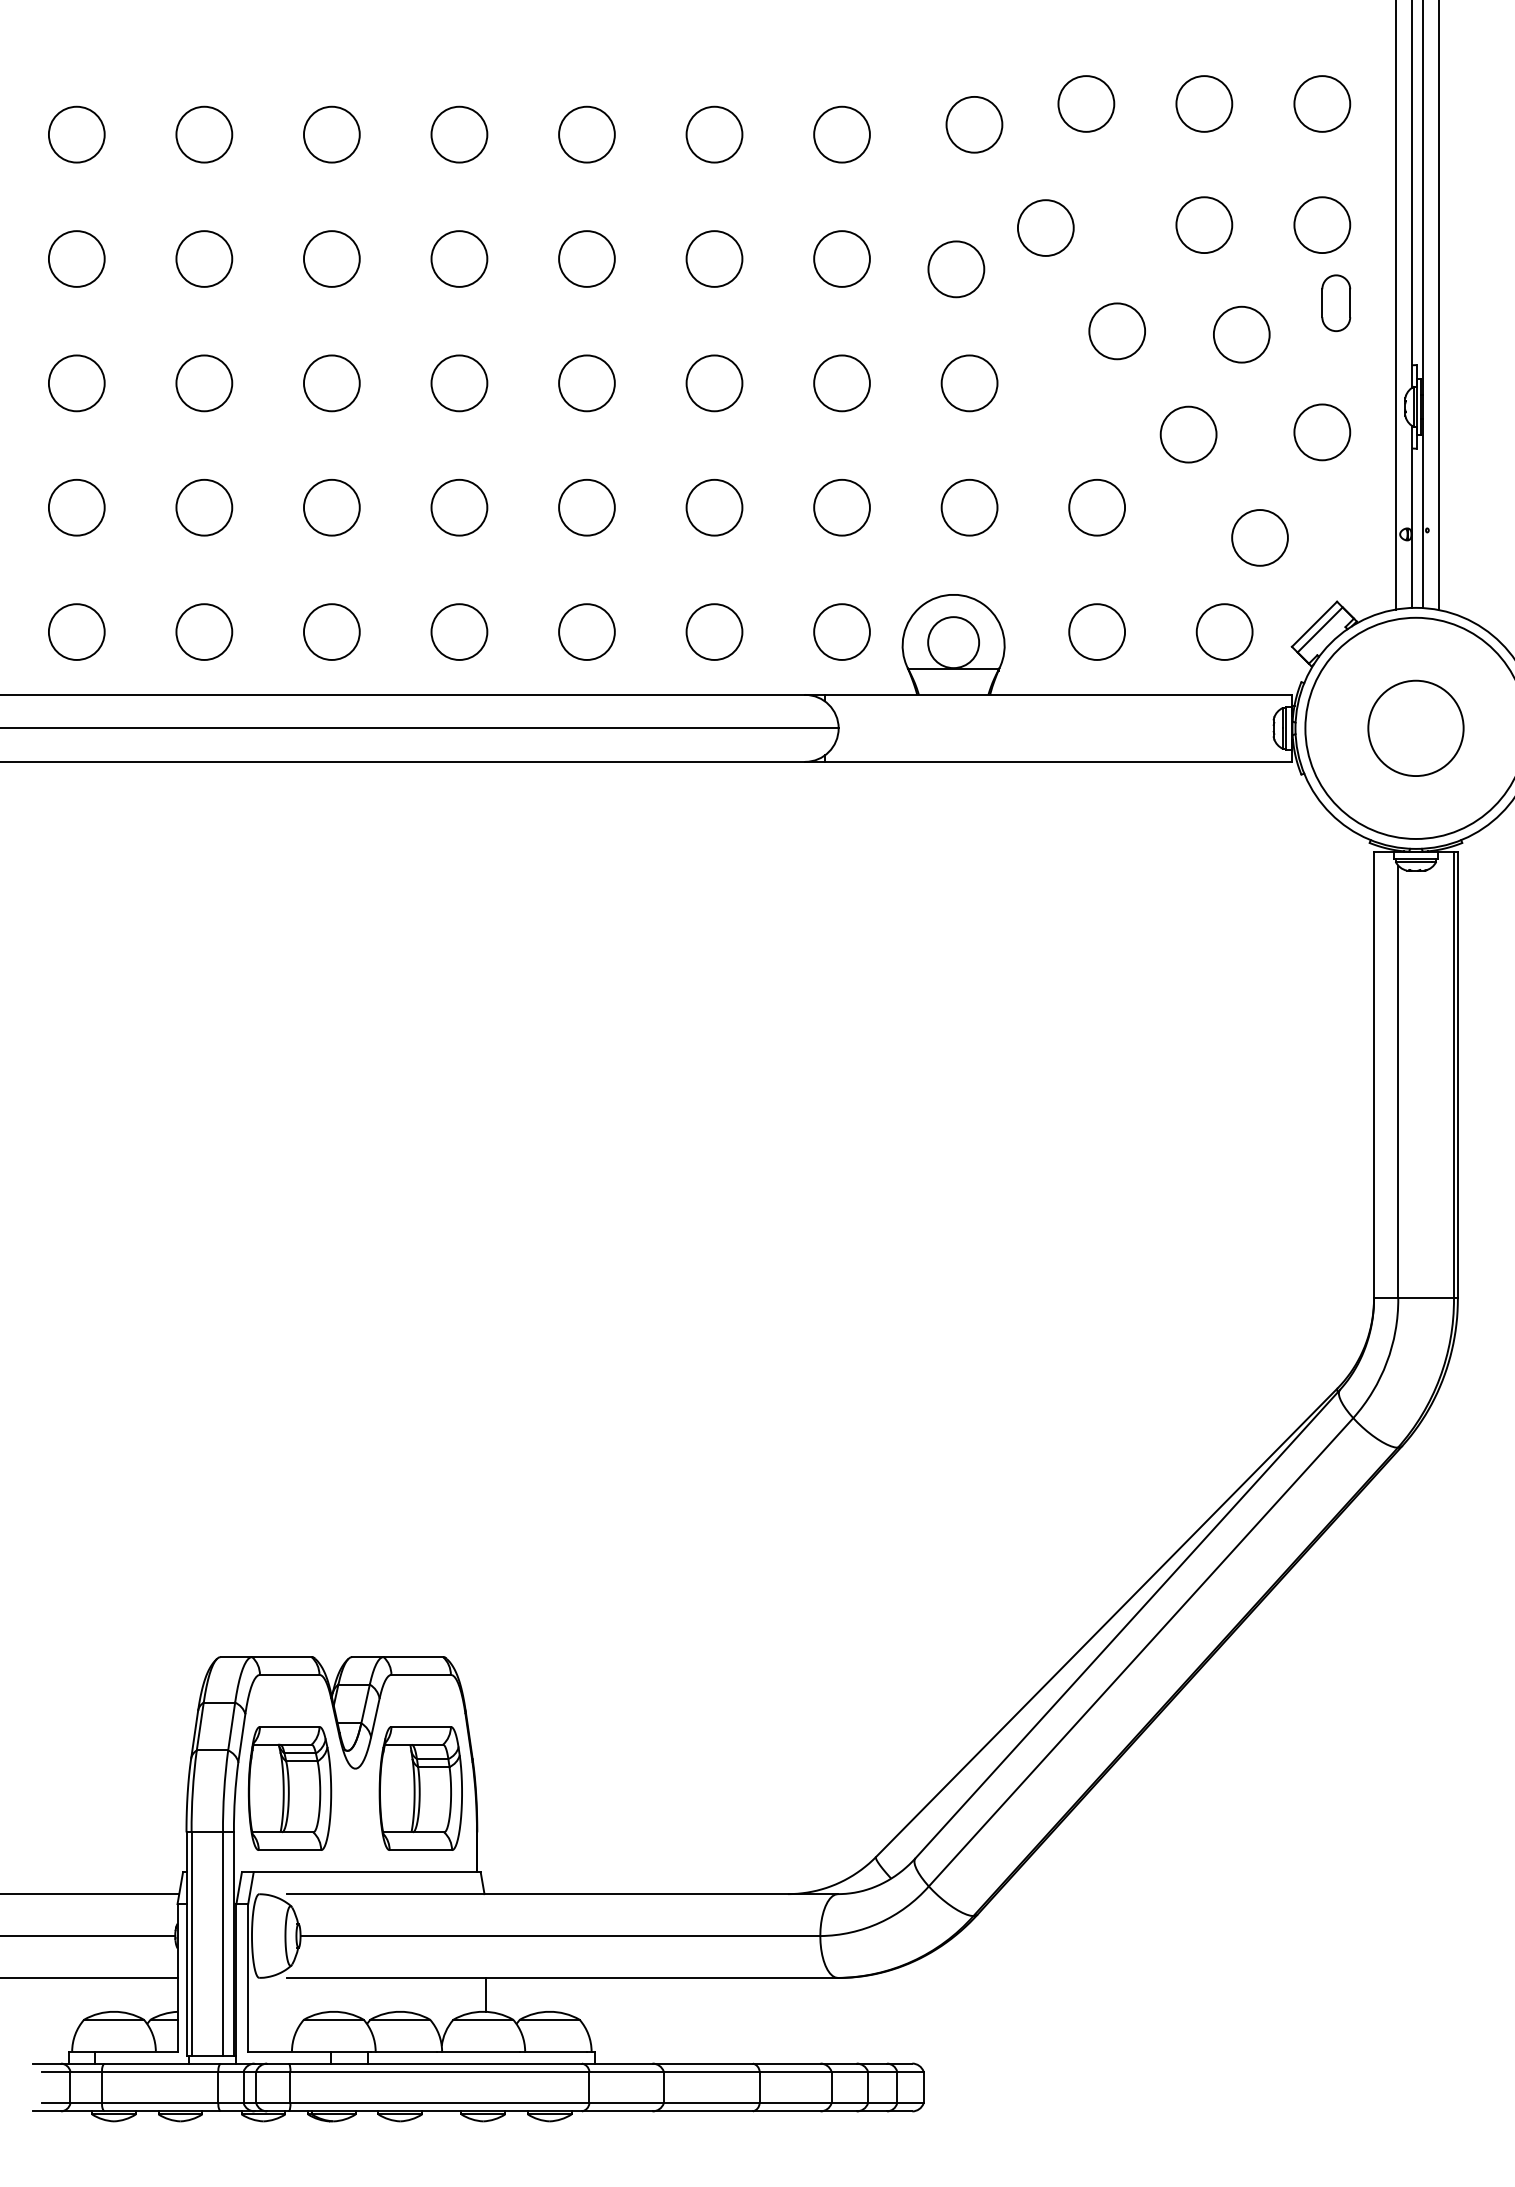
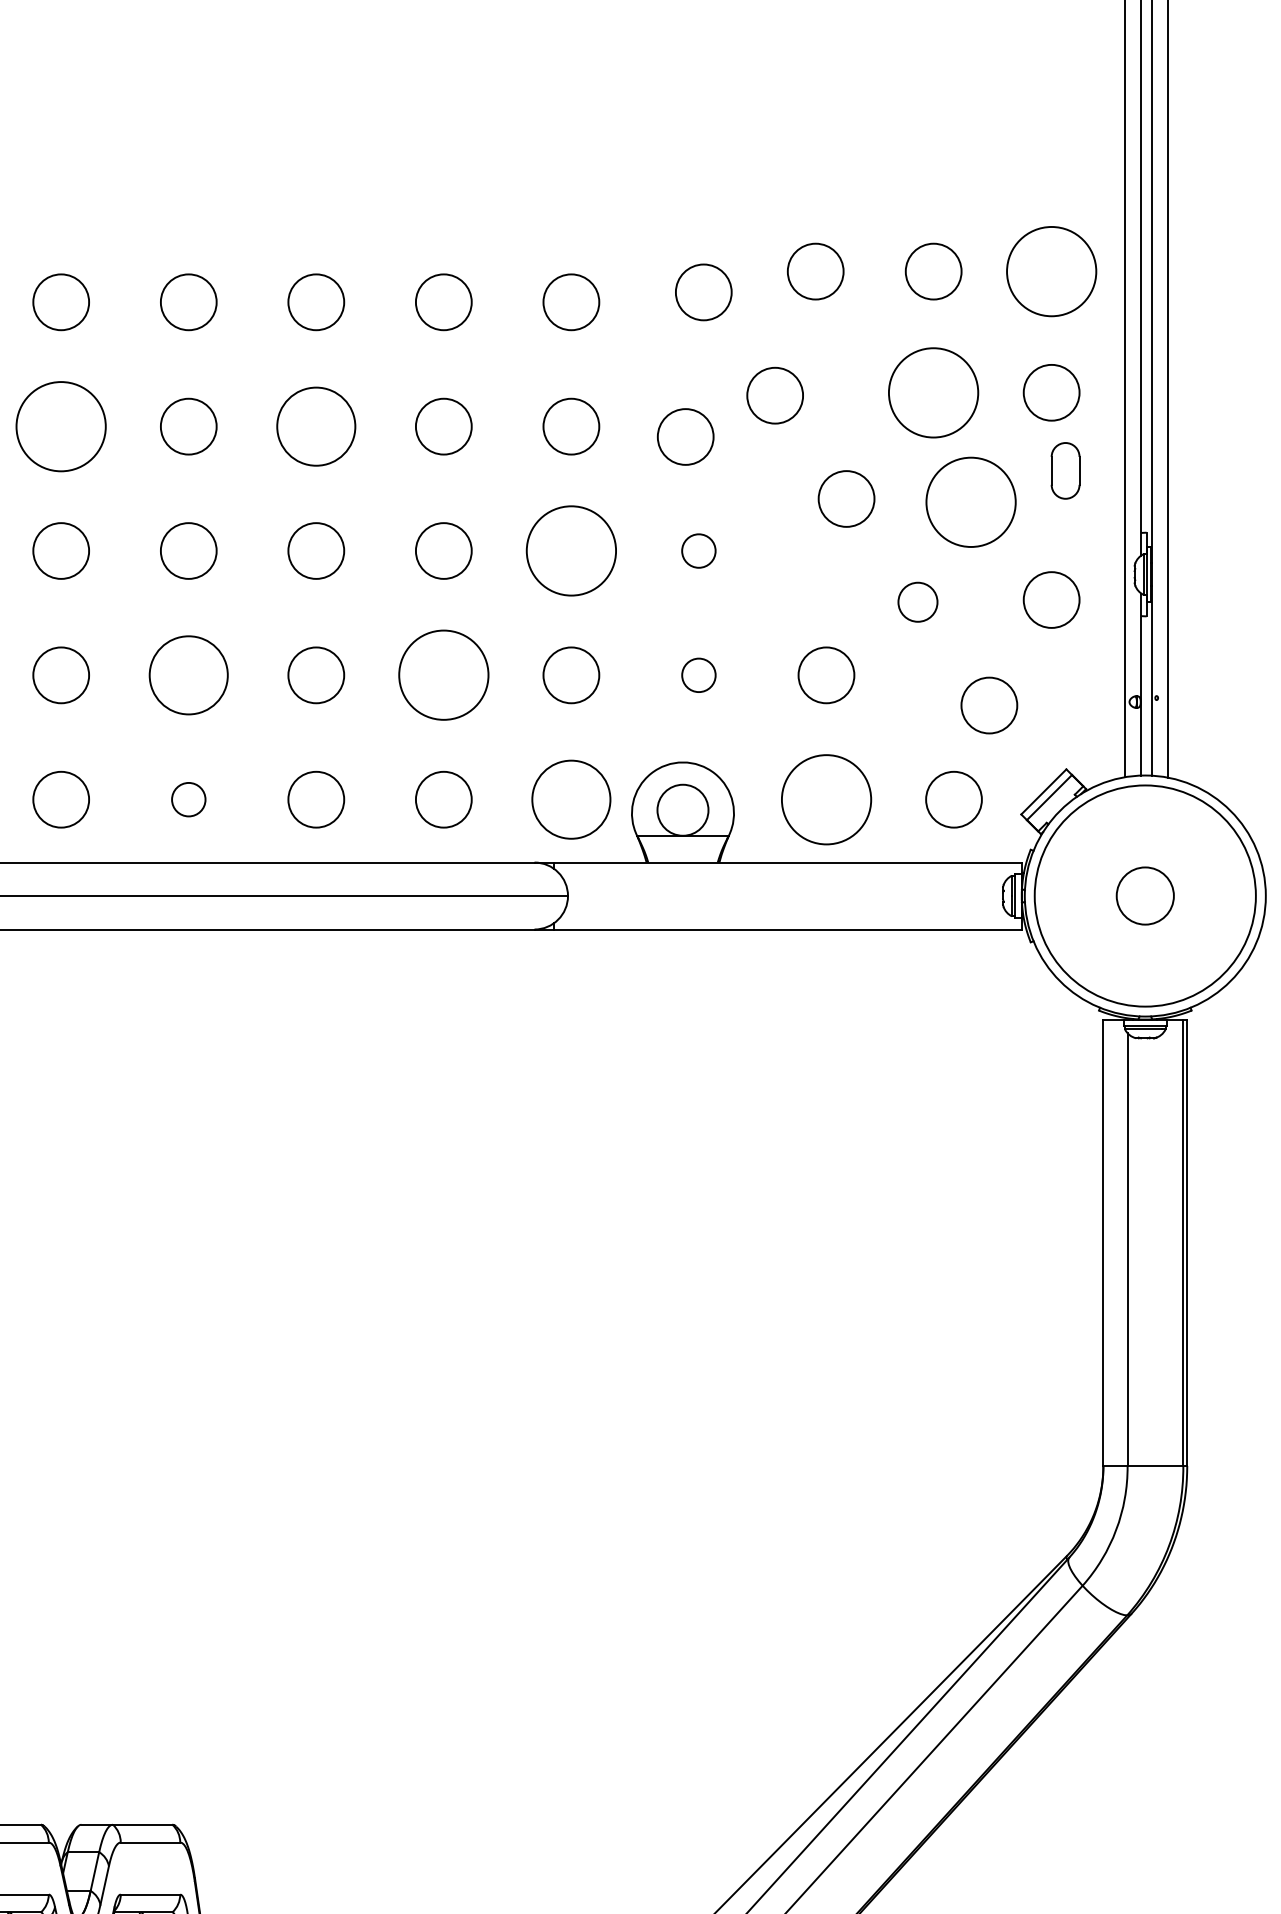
circle: (1322, 103) -> (1051, 271), size x1.6
circle: (1204, 224) -> (933, 392), size x1.6
circle: (331, 258) -> (60, 426), size x1.6
circle: (586, 258) -> (315, 426), size x1.4
circle: (1241, 334) -> (970, 502), size x1.6
circle: (841, 383) -> (570, 551), size x1.6
circle: (969, 383) -> (698, 551), size x0.6
circle: (1188, 434) -> (917, 602), size x0.7
circle: (459, 507) -> (188, 675), size x1.4
circle: (714, 507) -> (443, 675), size x1.6
circle: (969, 507) -> (698, 675), size x0.6
circle: (459, 631) -> (188, 799), size x0.6
circle: (841, 631) -> (570, 799), size x1.4
circle: (1096, 631) -> (825, 799), size x1.6
circle: (1415, 728) -> (1144, 896), size x0.6

